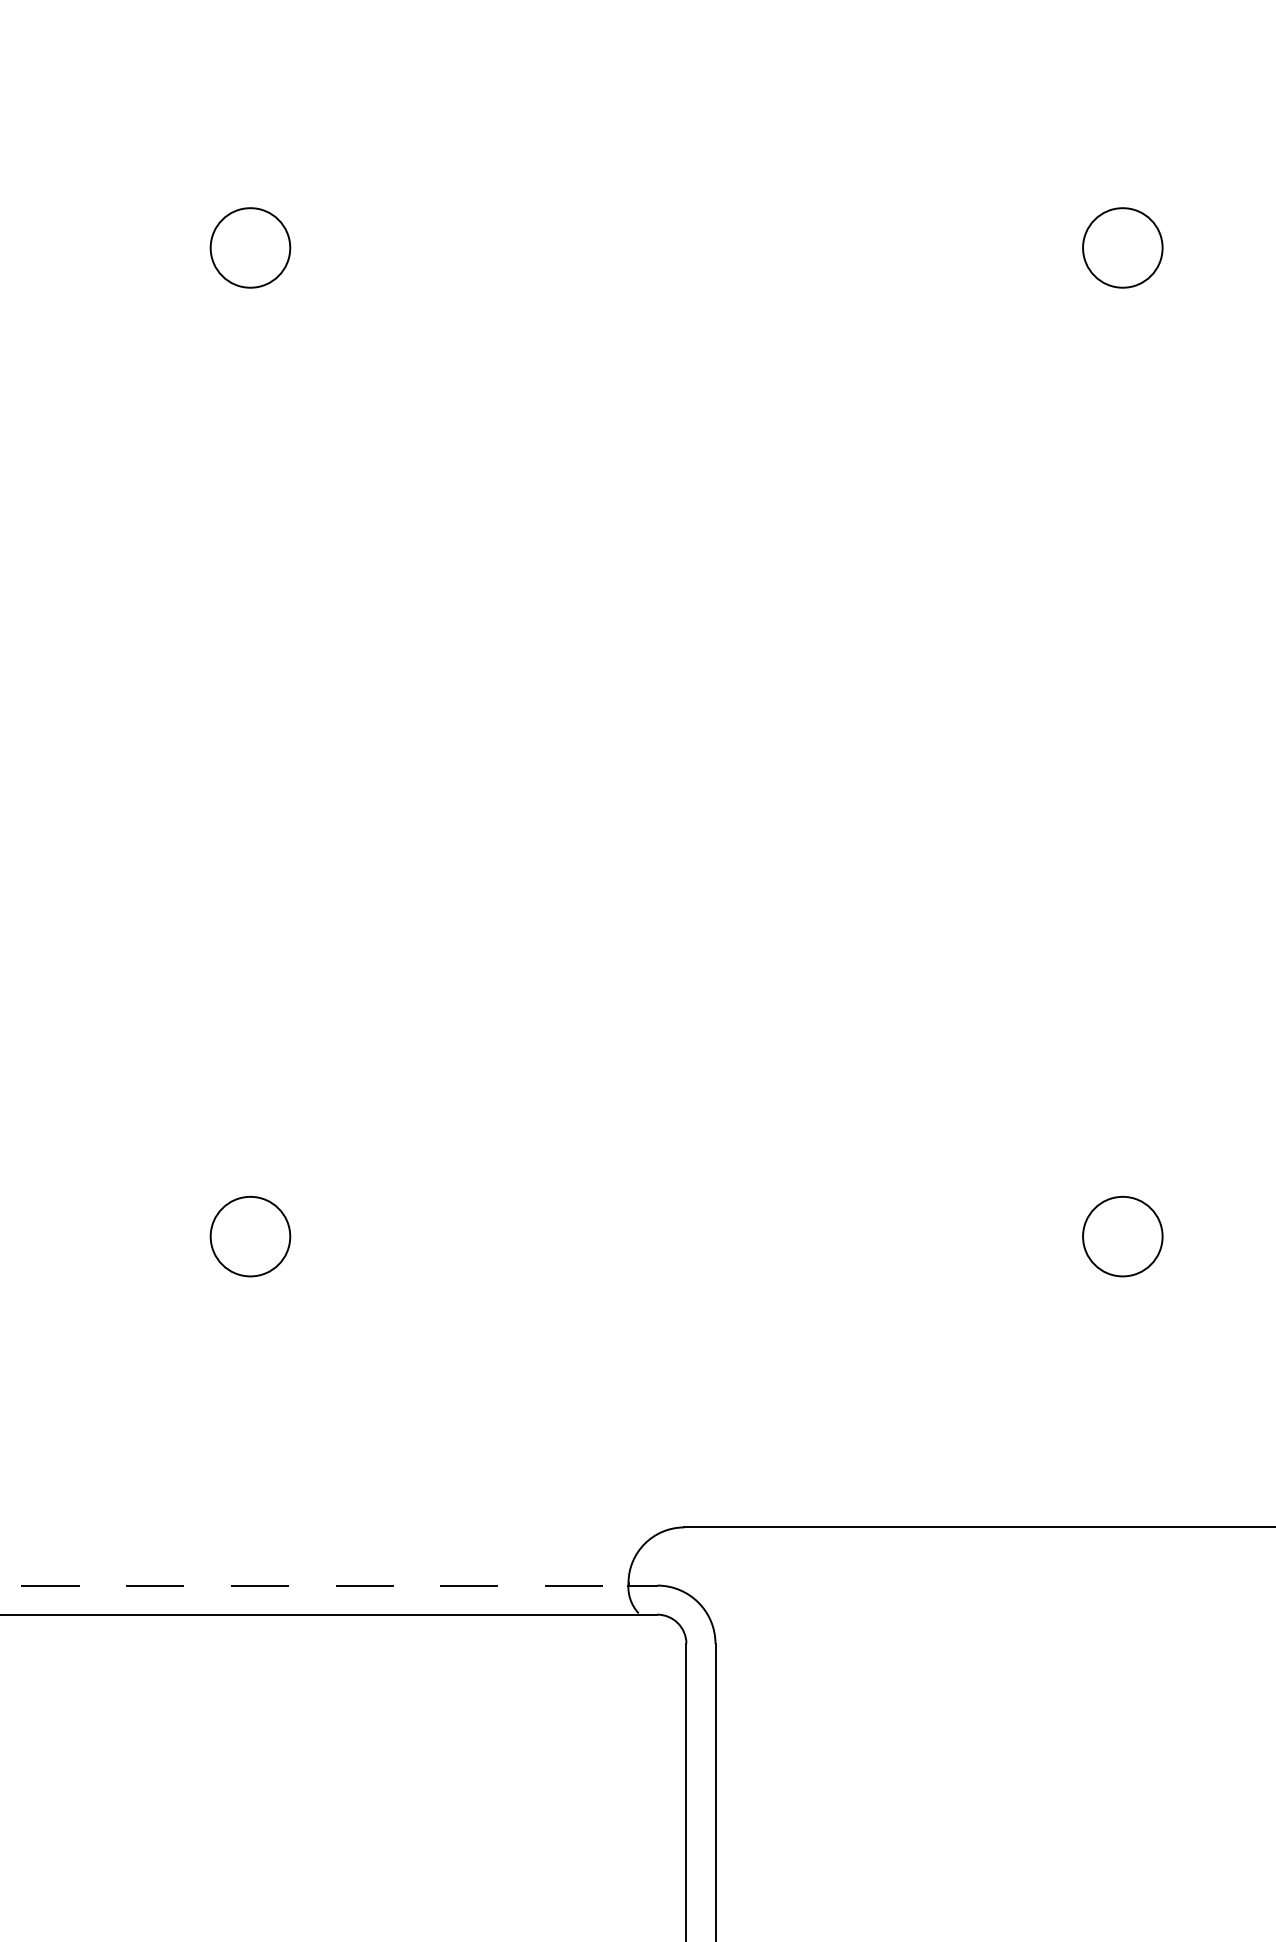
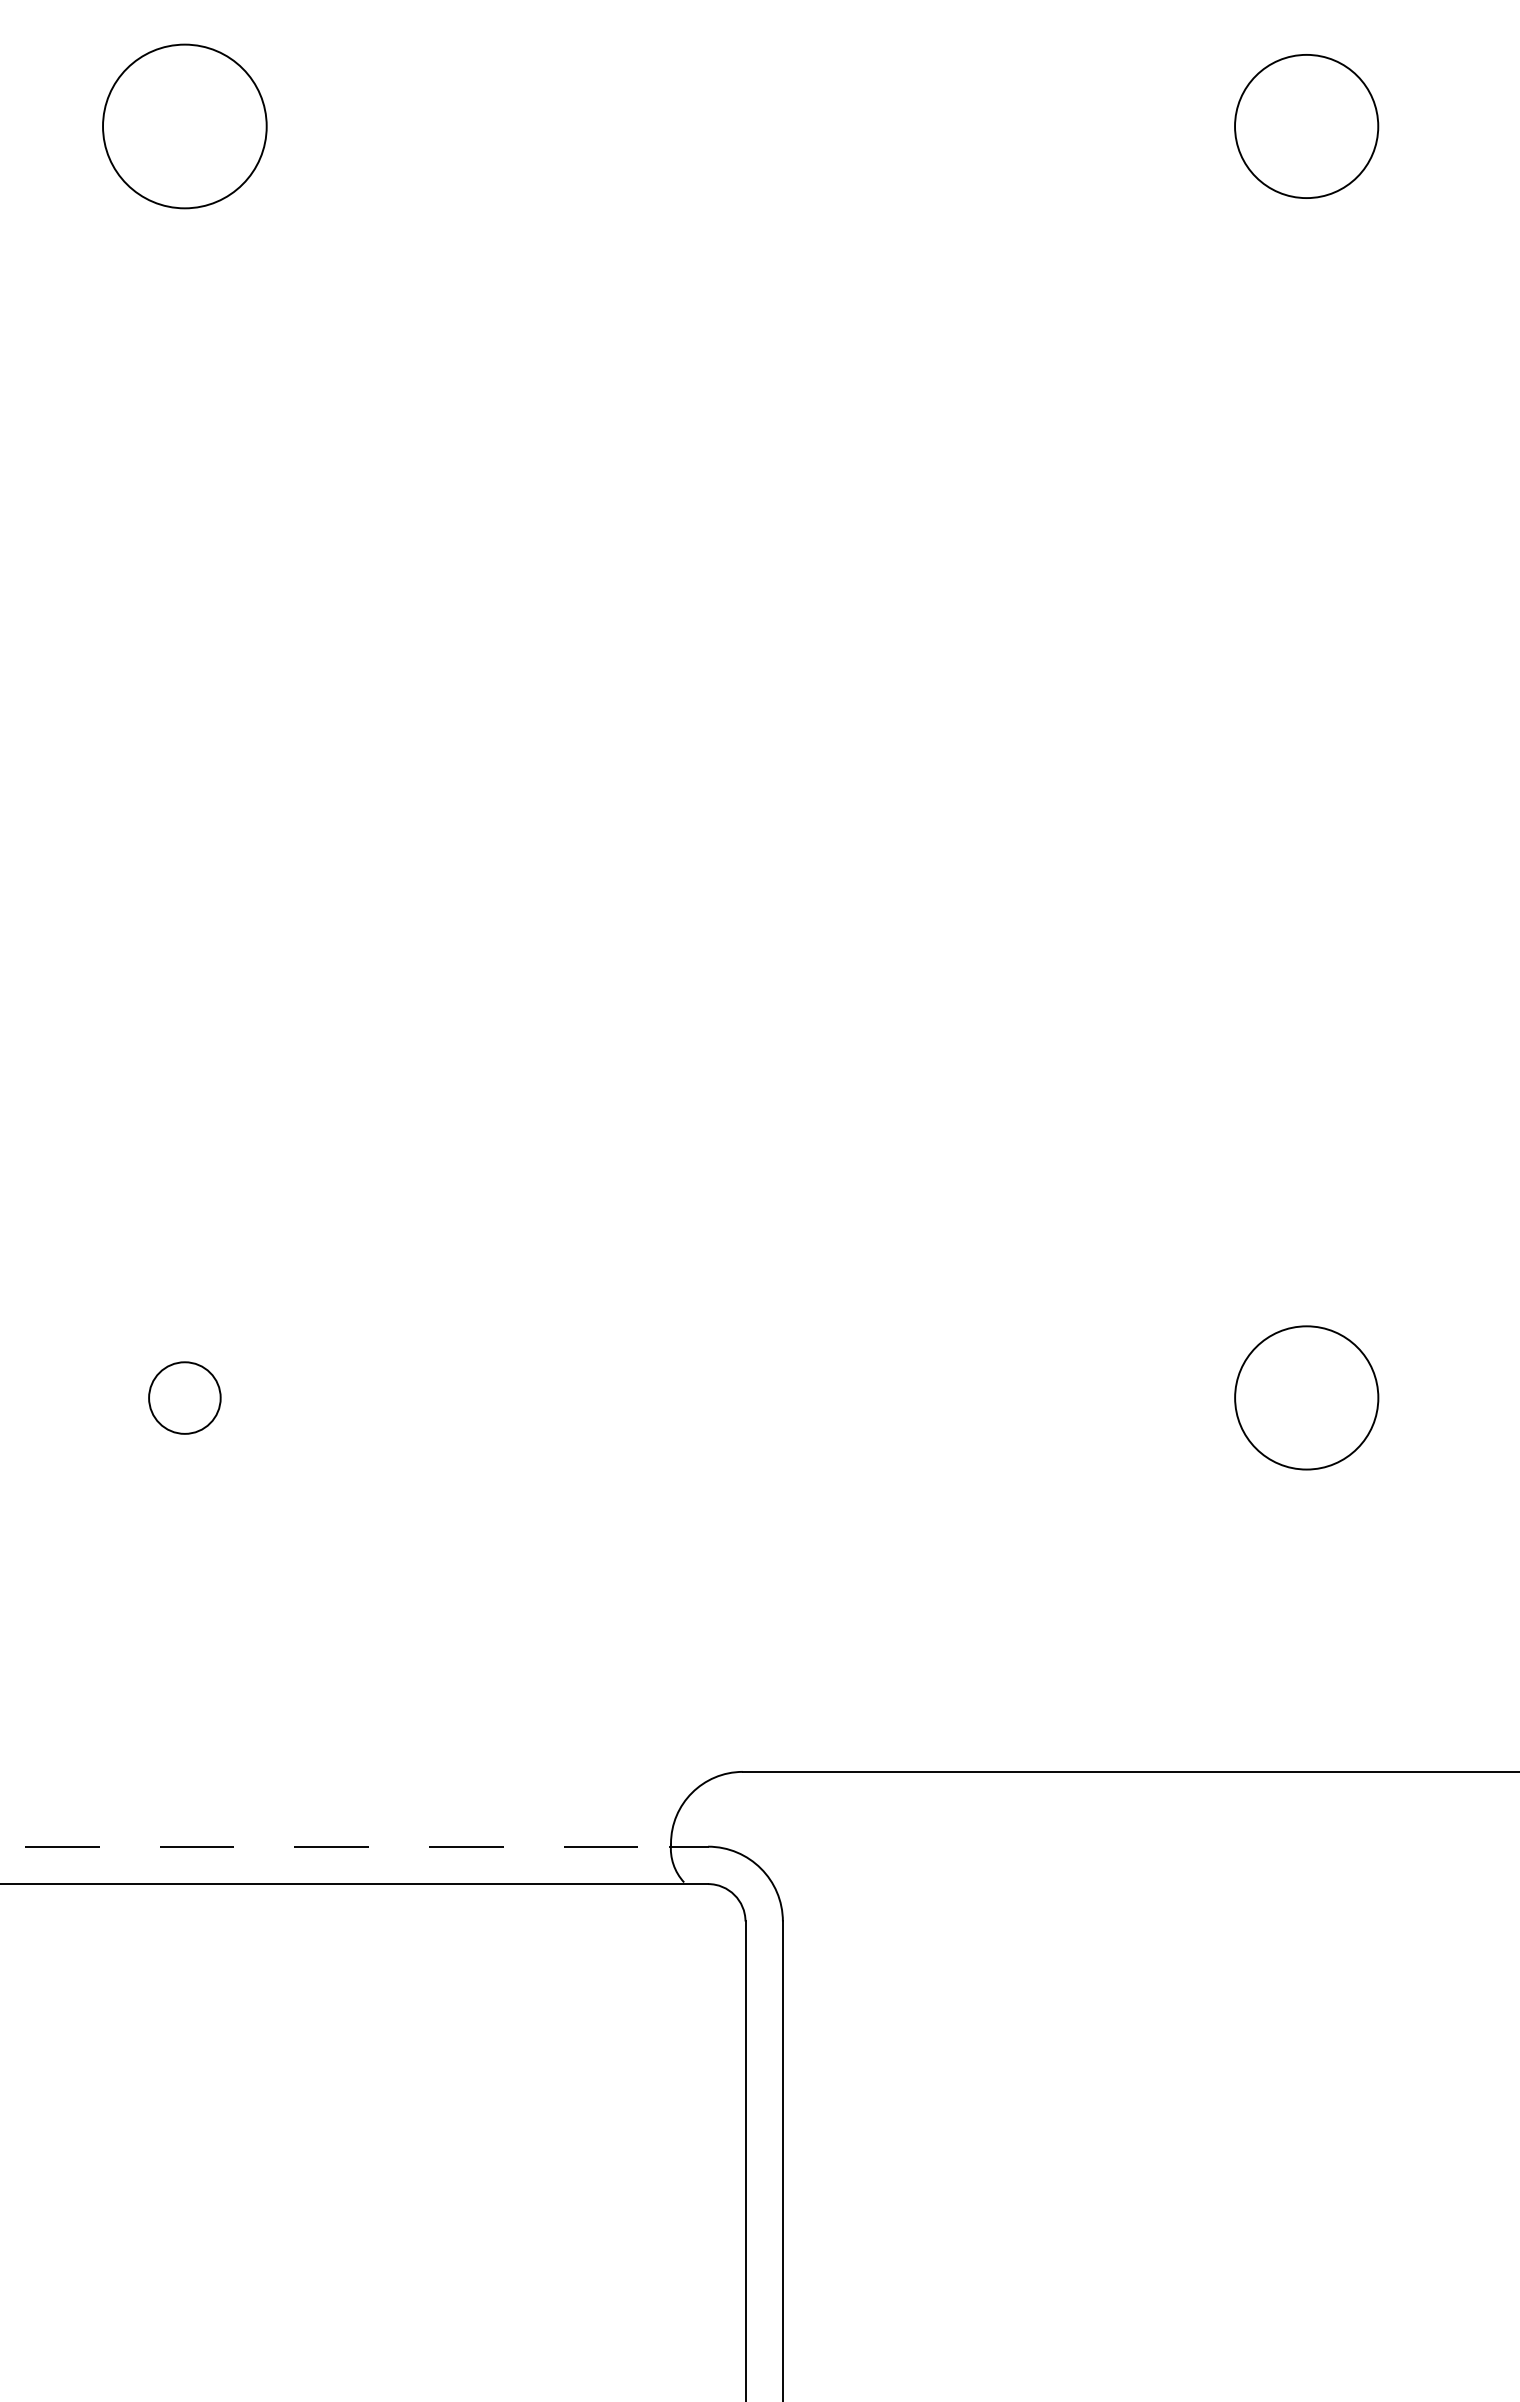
circle: (250, 247) -> (184, 125), size x1.6
circle: (1122, 247) -> (1306, 125), size x1.4
circle: (250, 1236) -> (184, 1397), size x0.7
circle: (1122, 1236) -> (1306, 1397), size x1.4

